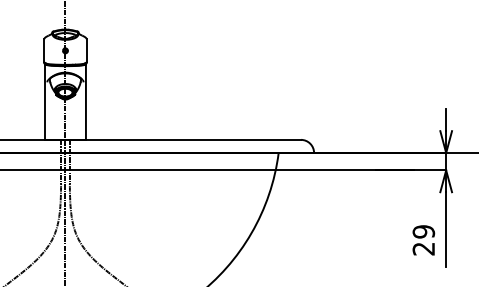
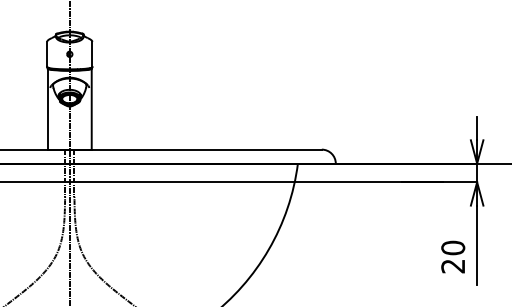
text: (424, 231) -> (453, 247), 29 -> 20

